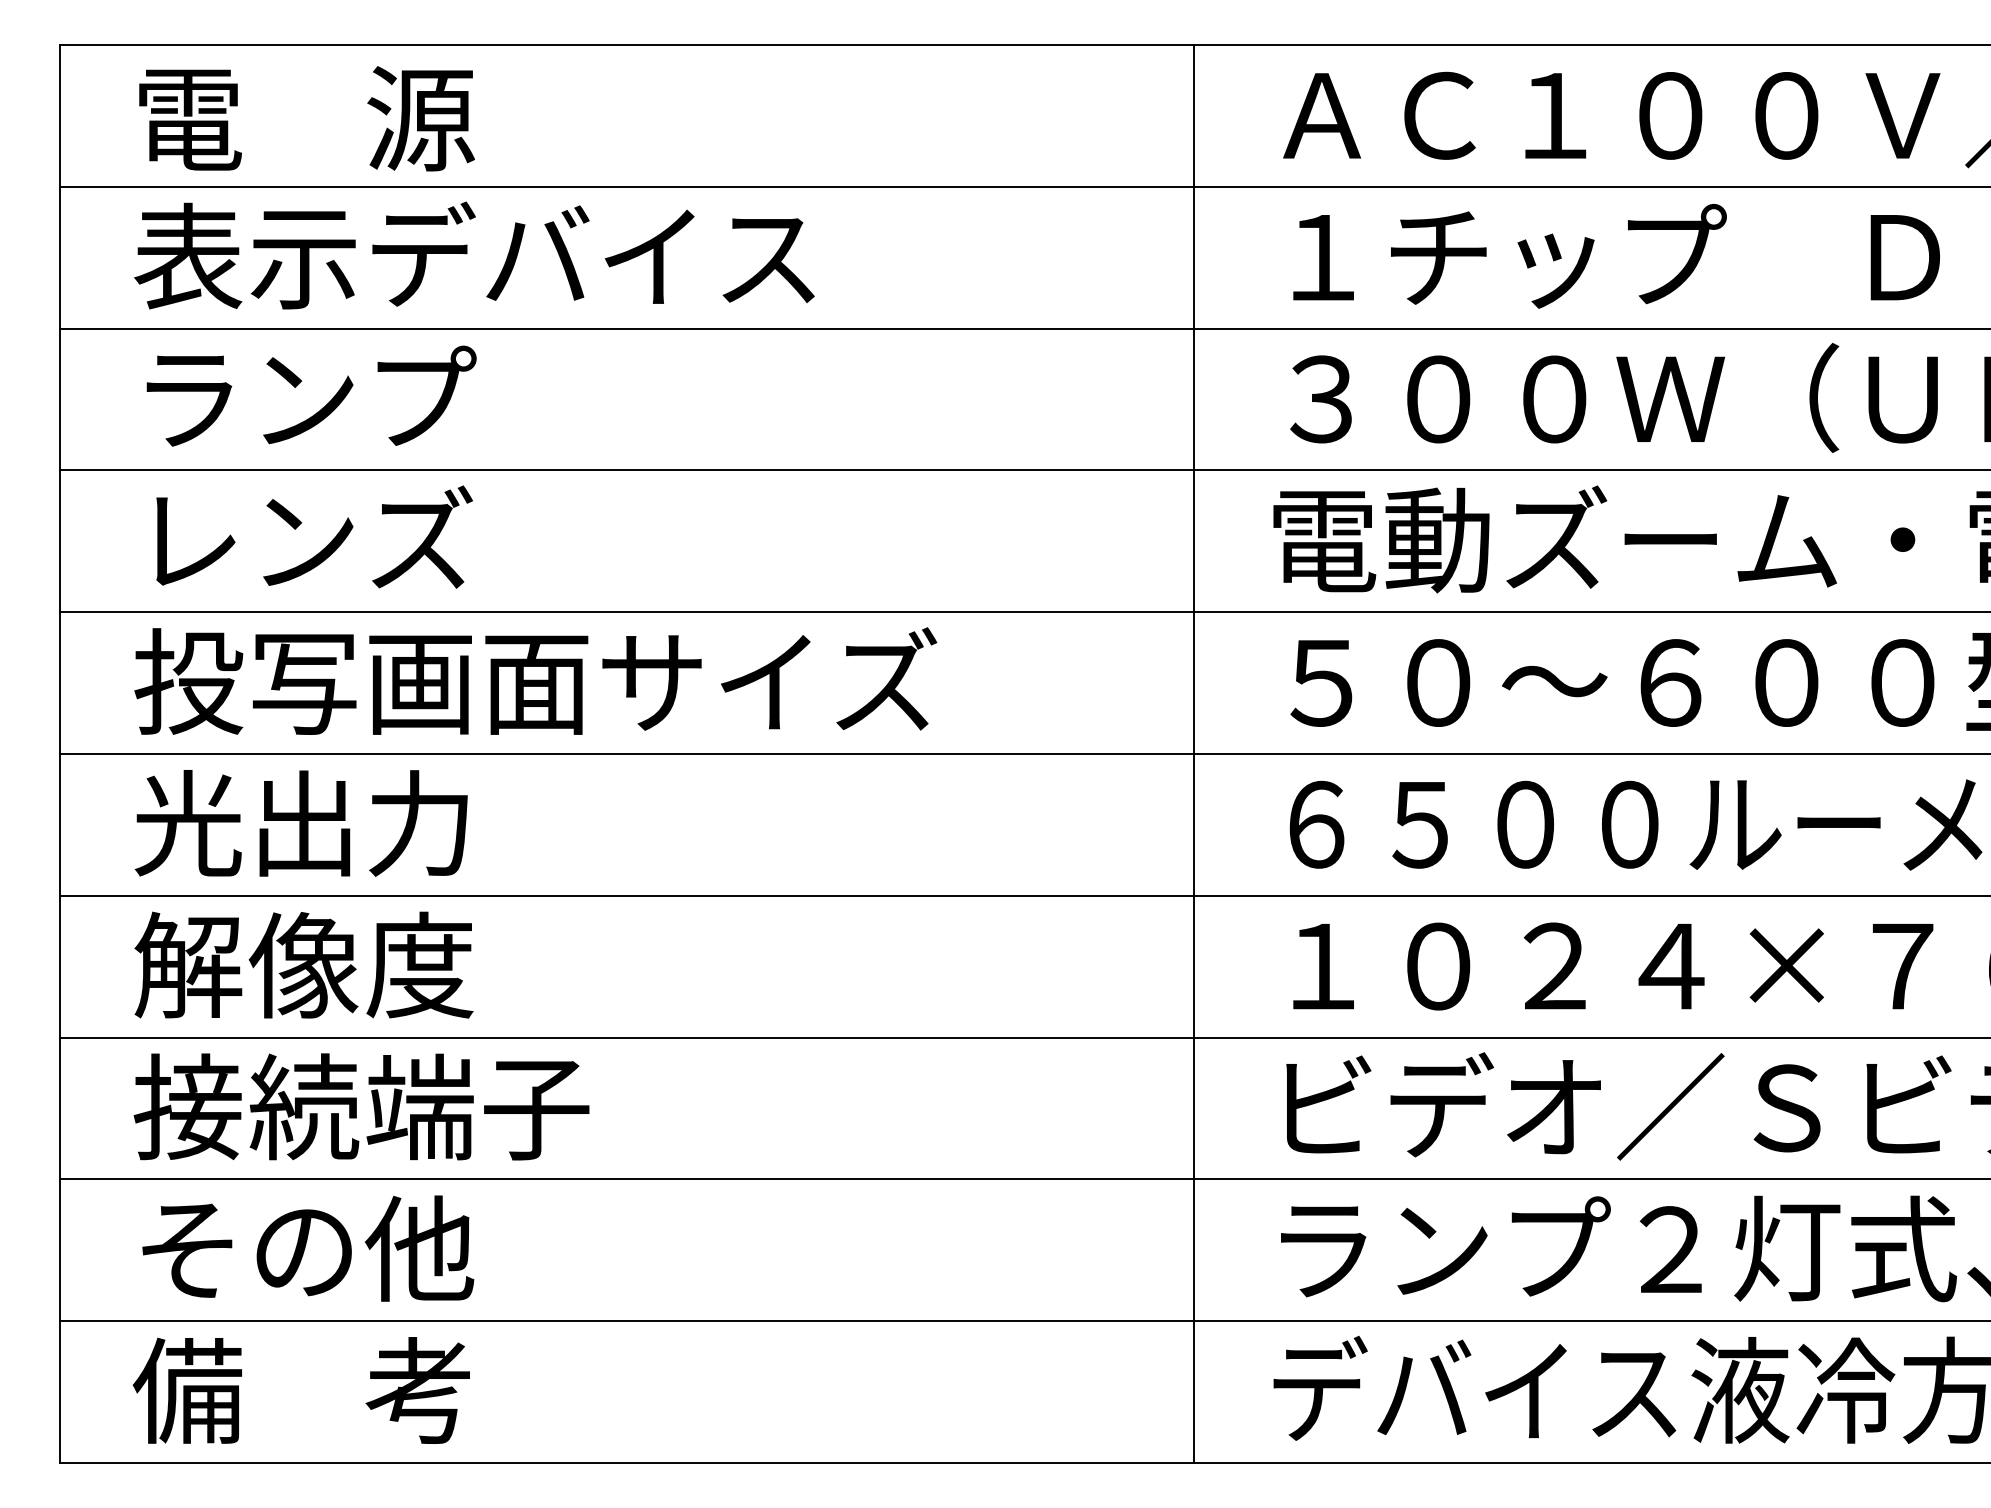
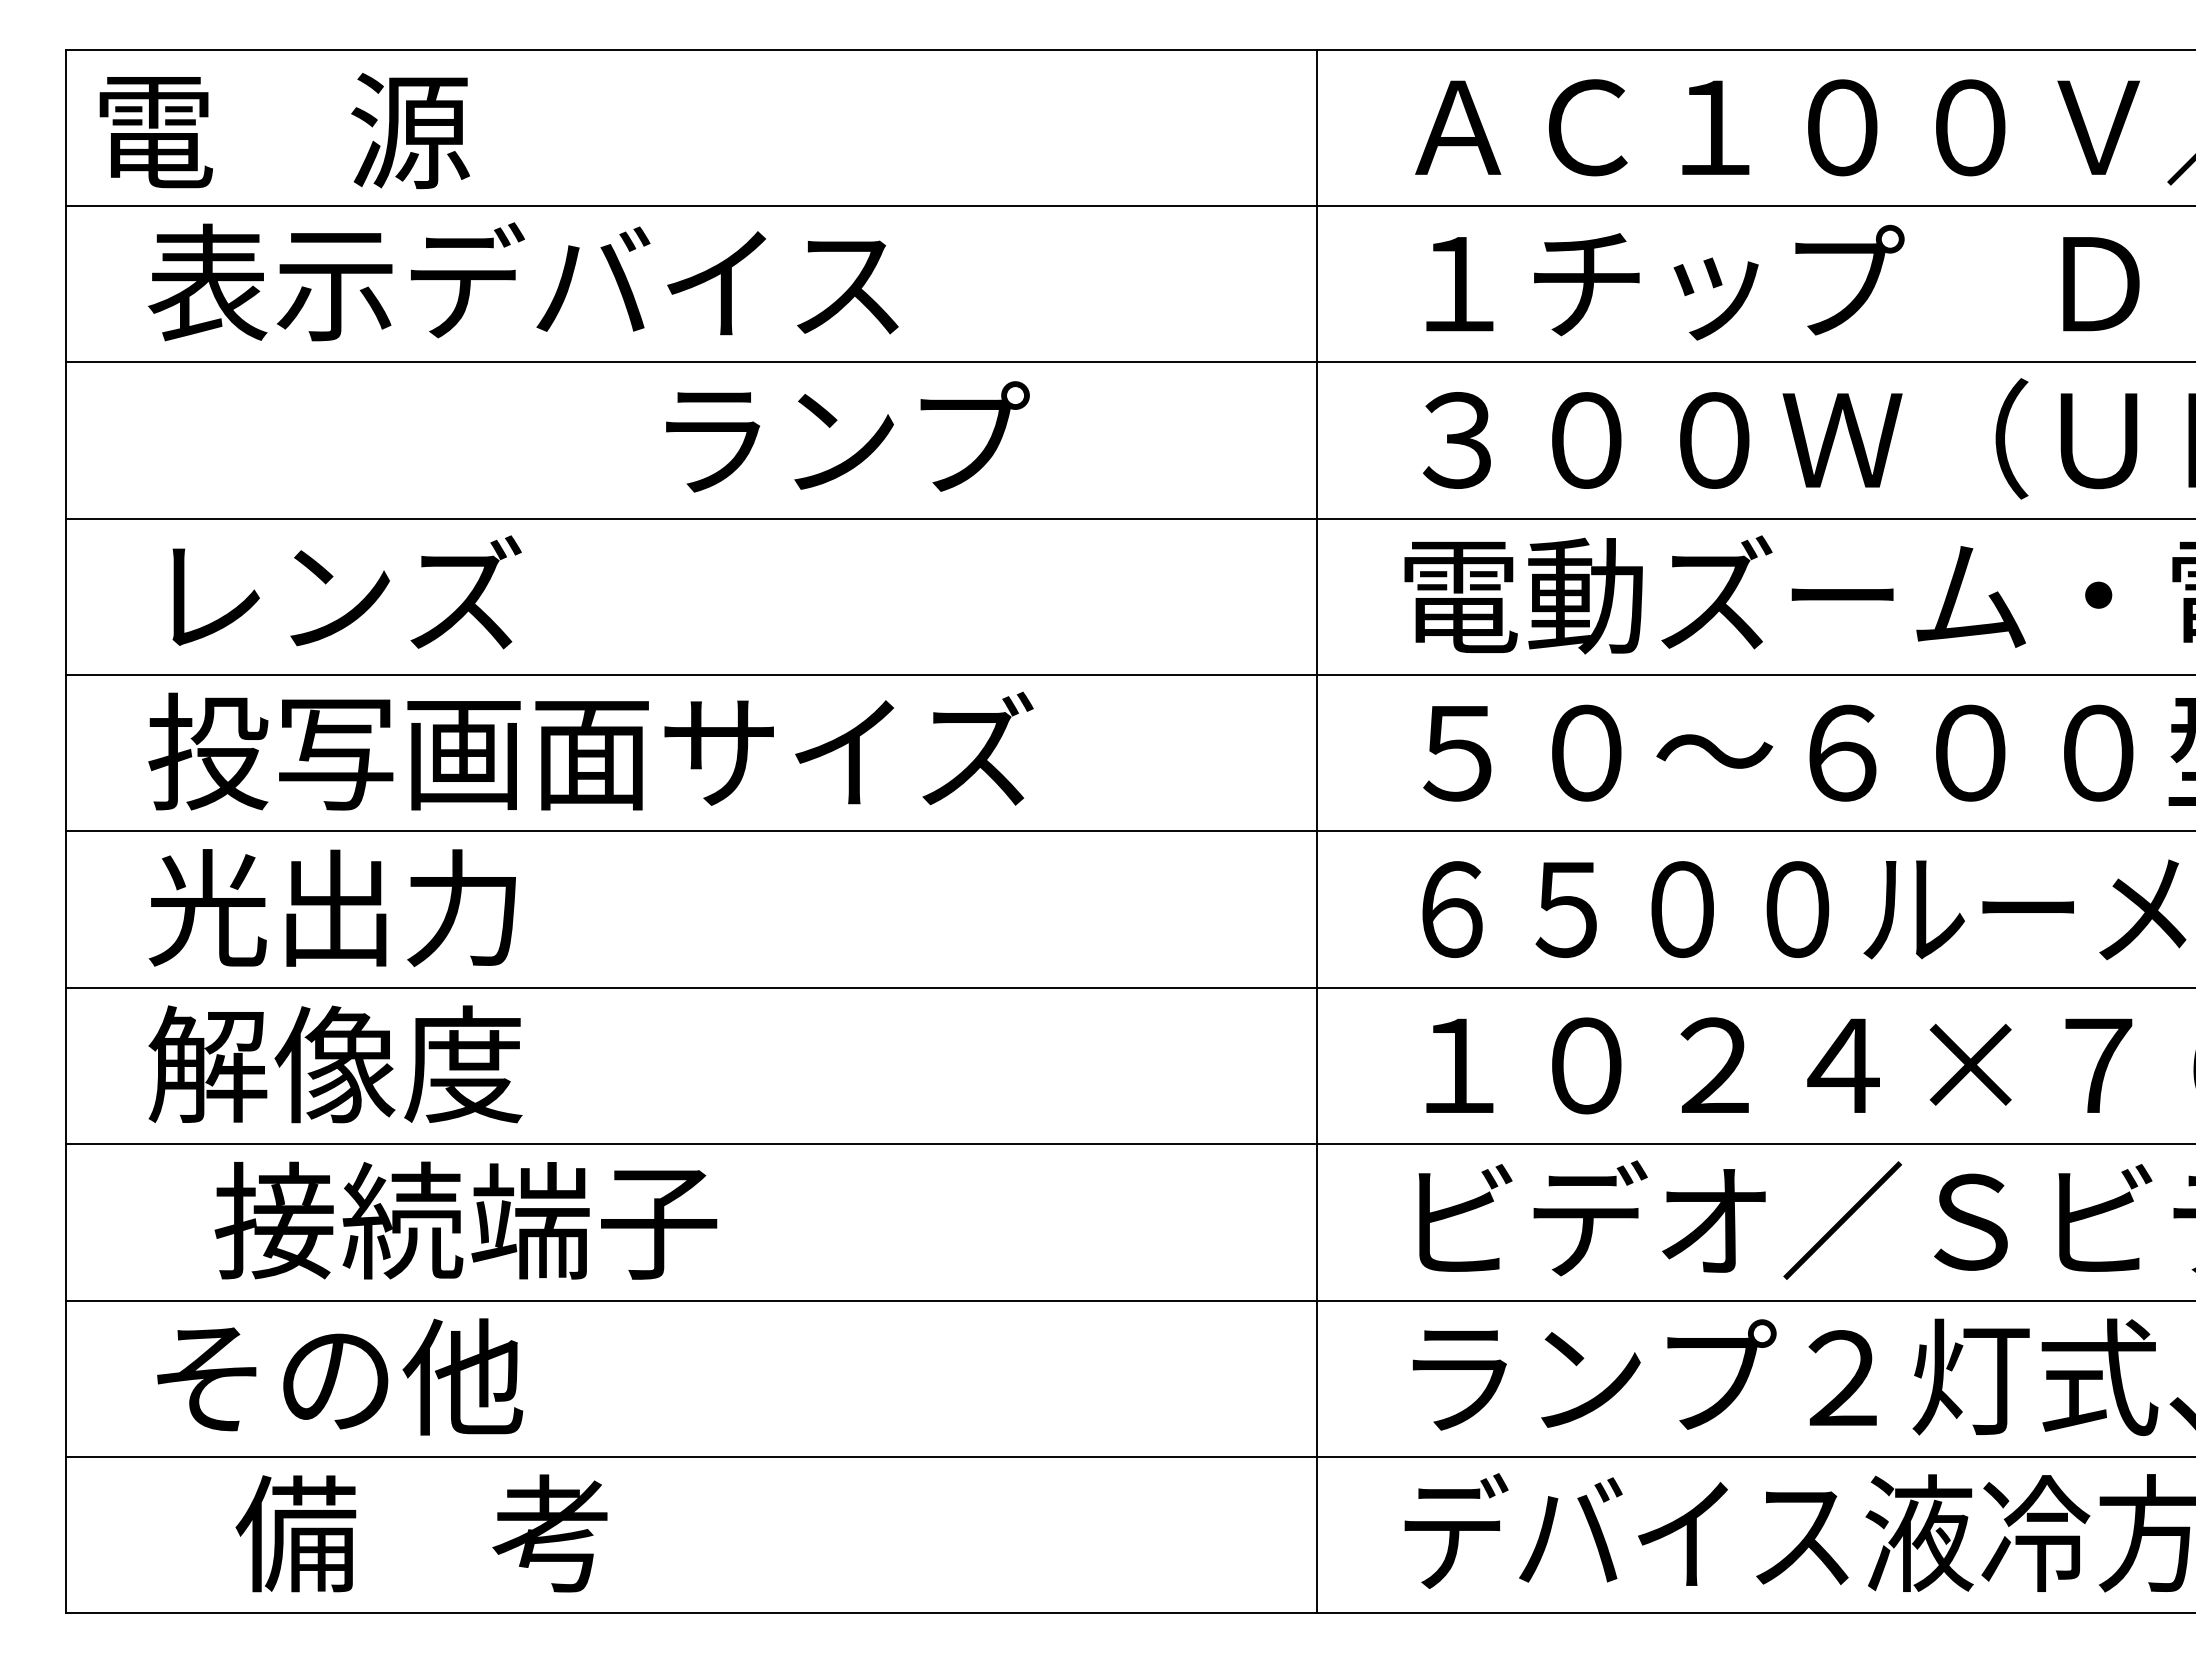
text: (306, 119) -> (284, 131), moved
text: (311, 395) -> (847, 436), moved
text: (361, 1106) -> (465, 1220), moved
text: (301, 1390) -> (421, 1533), moved

